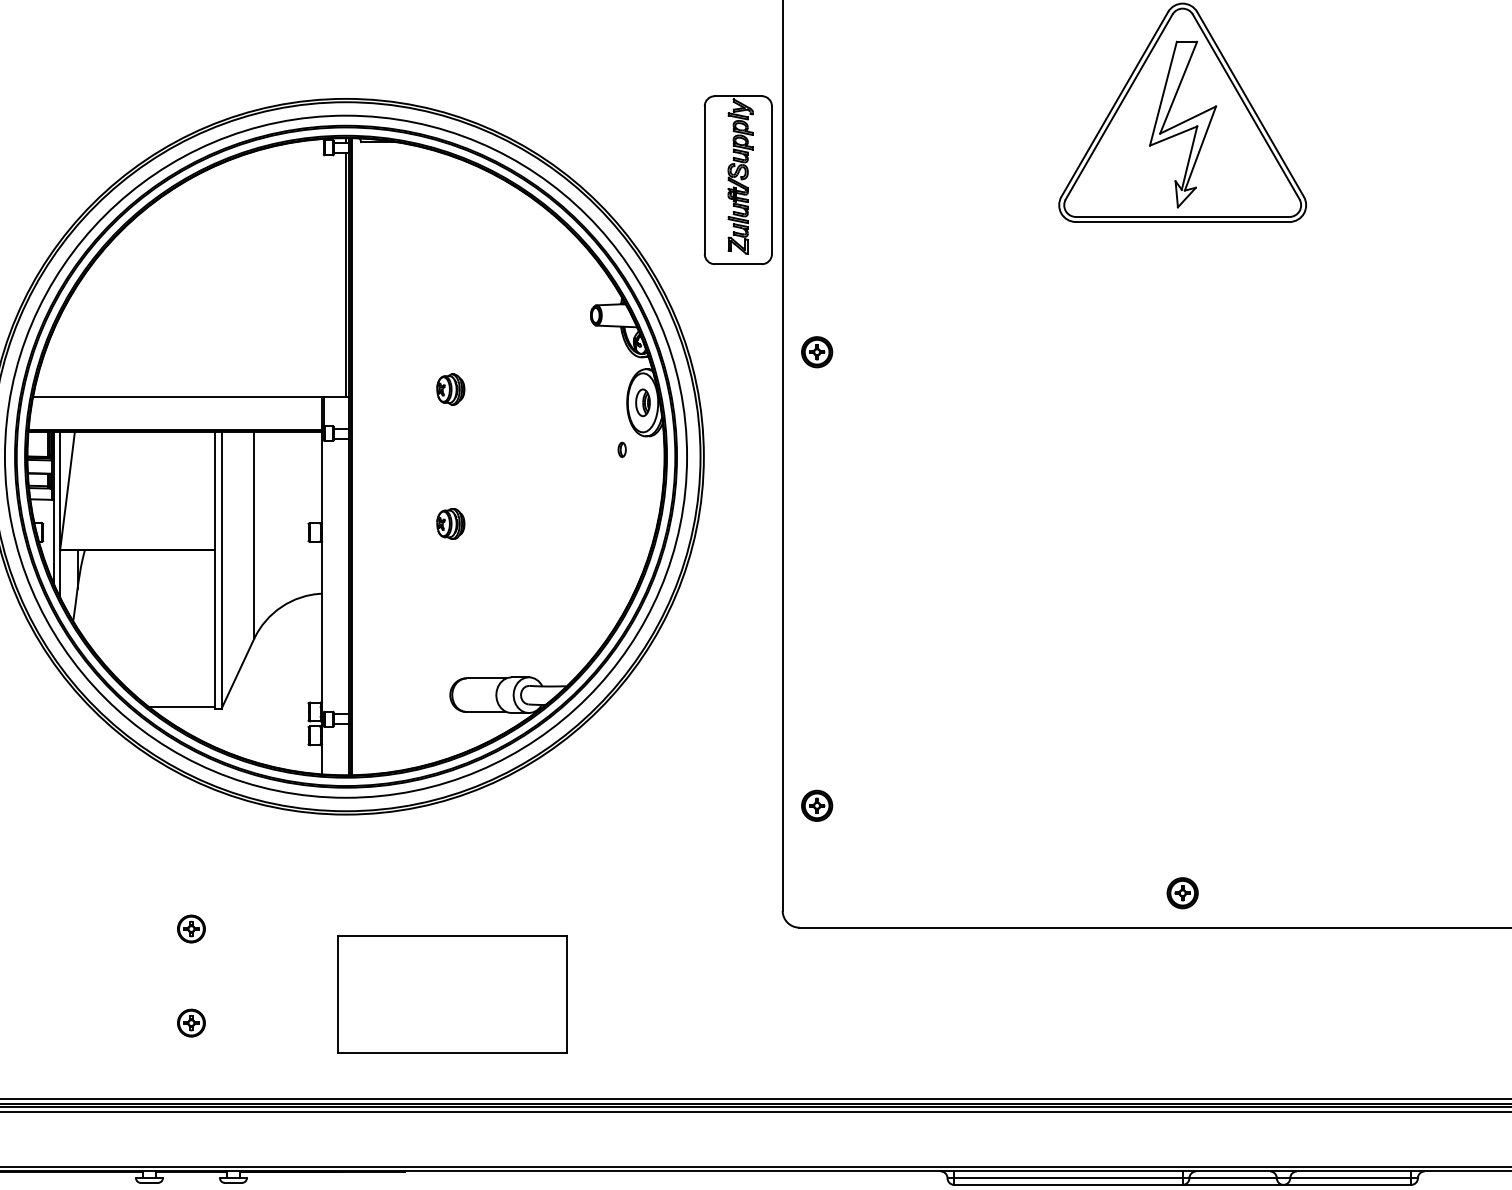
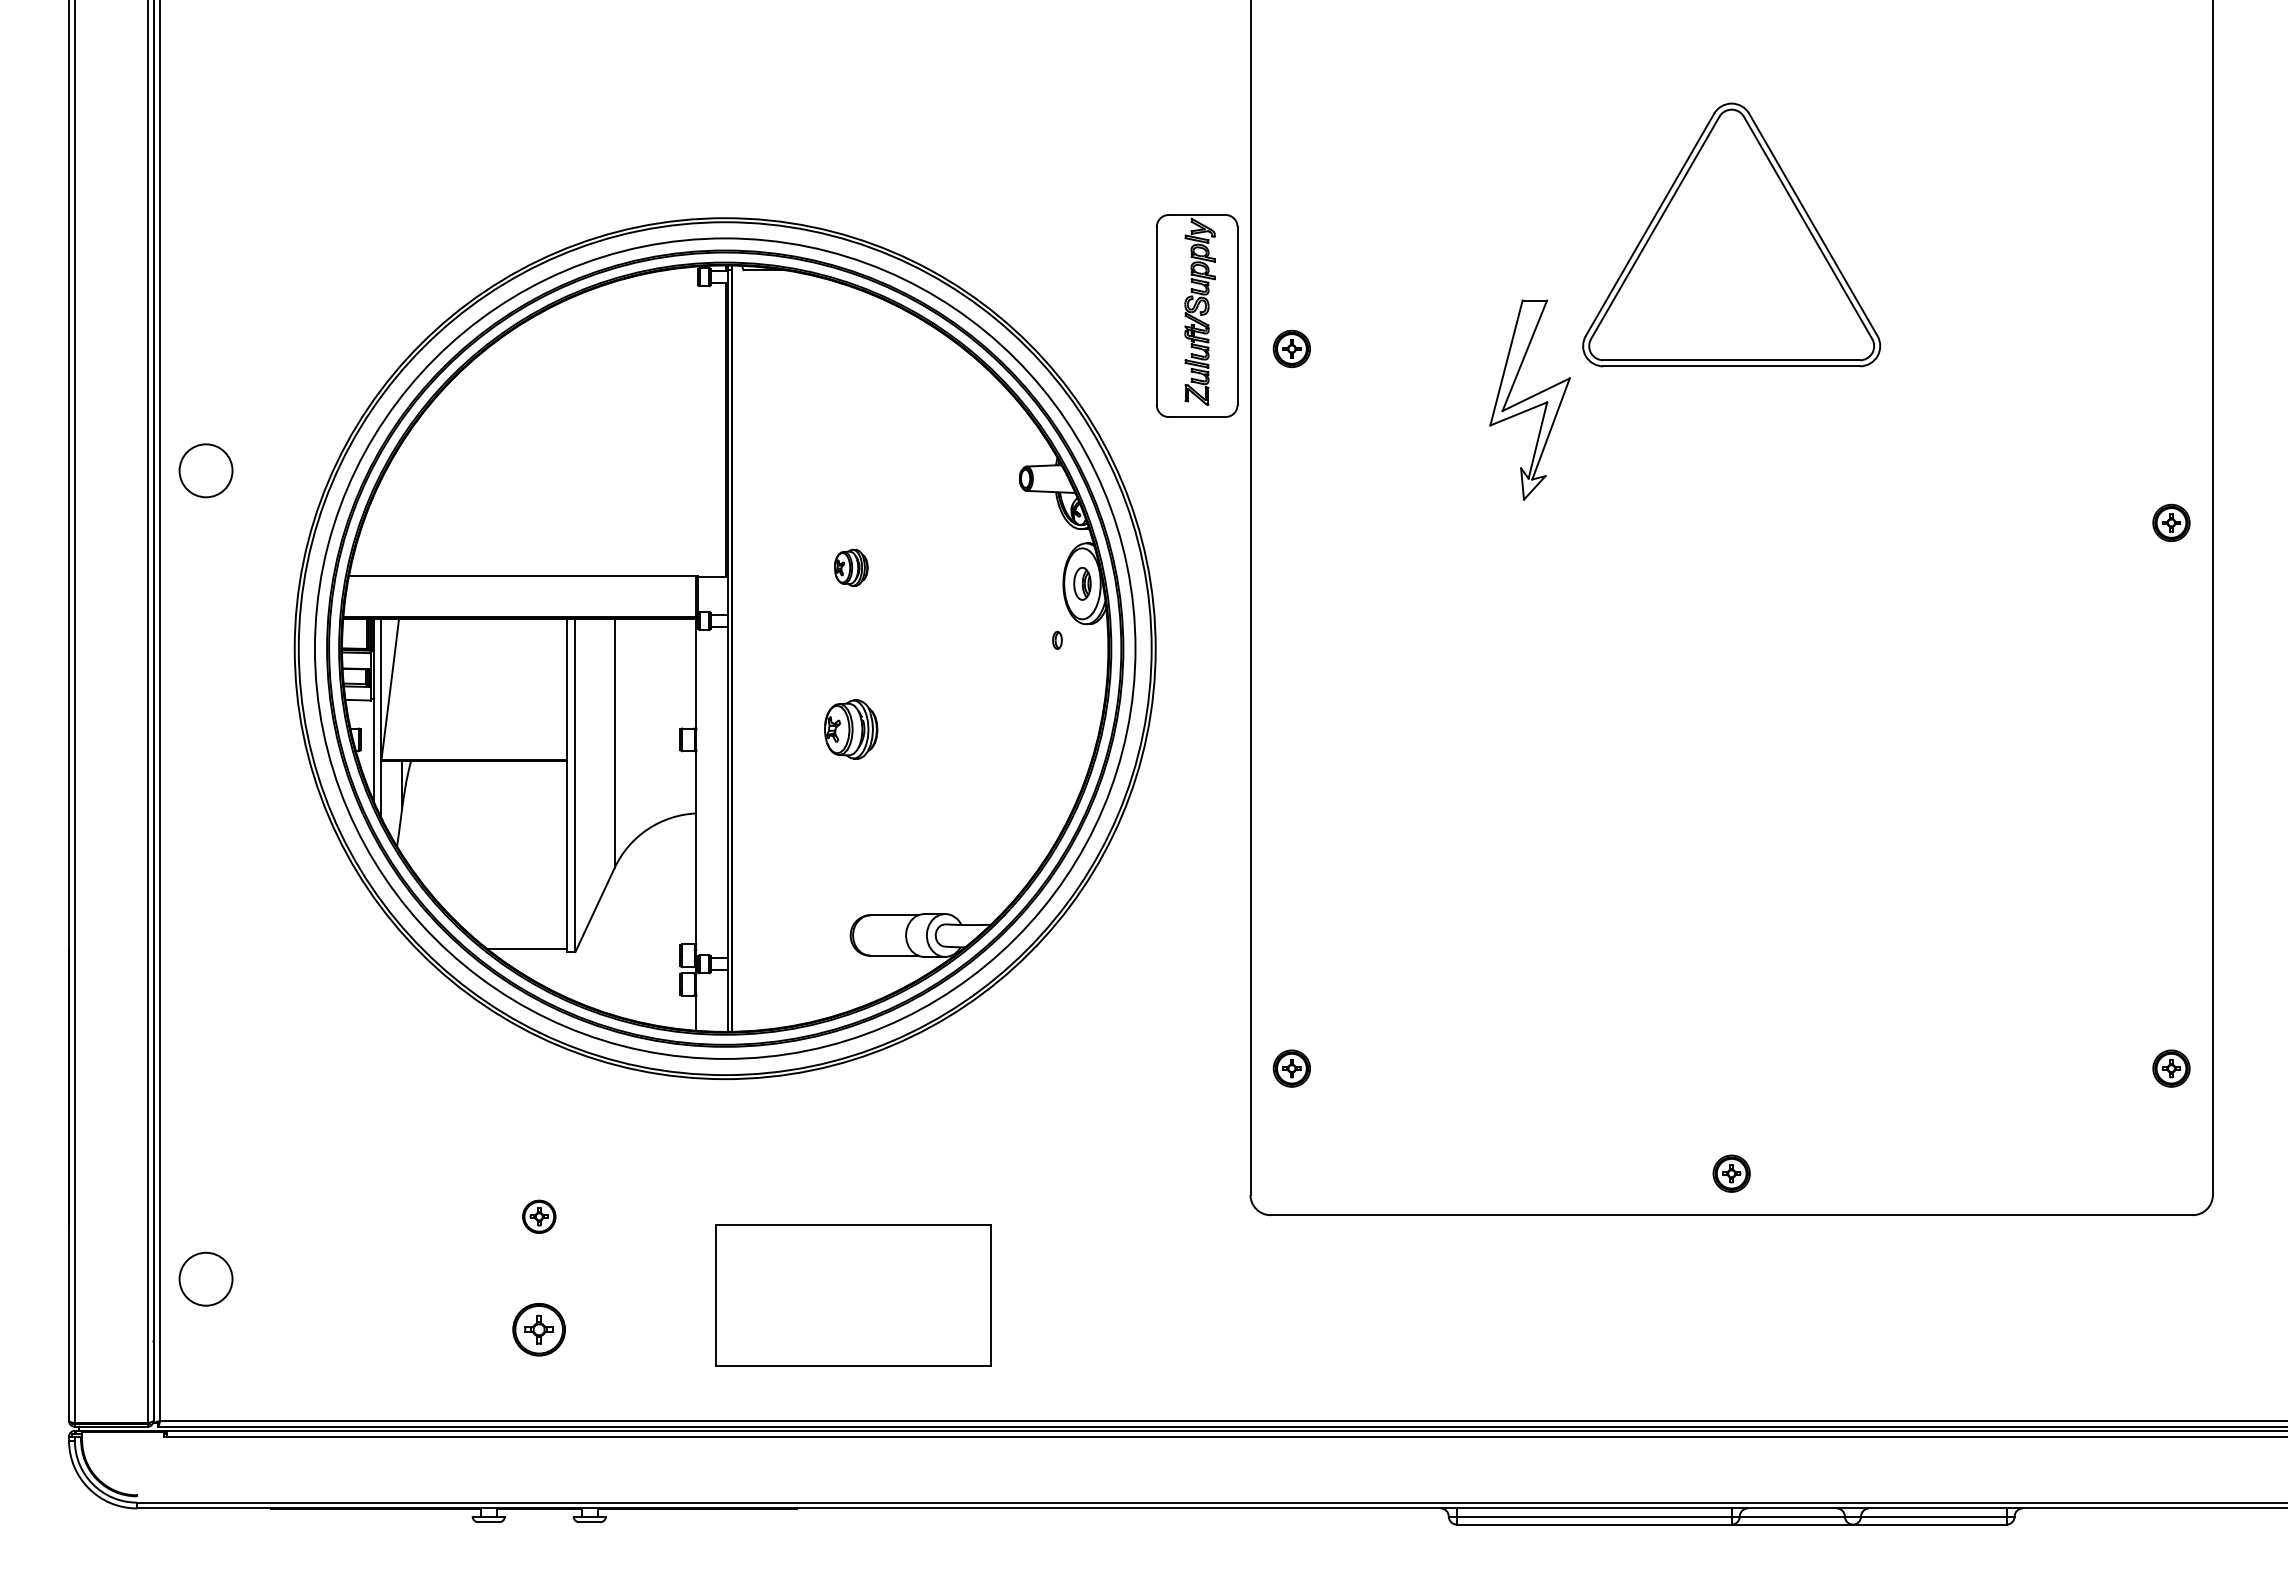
part: (1182, 124) -> (1529, 399), moved
part: (816, 351) -> (1291, 348), moved
part: (450, 523) -> (851, 729), size x1.6
part: (191, 1023) -> (539, 1330), size x1.6

